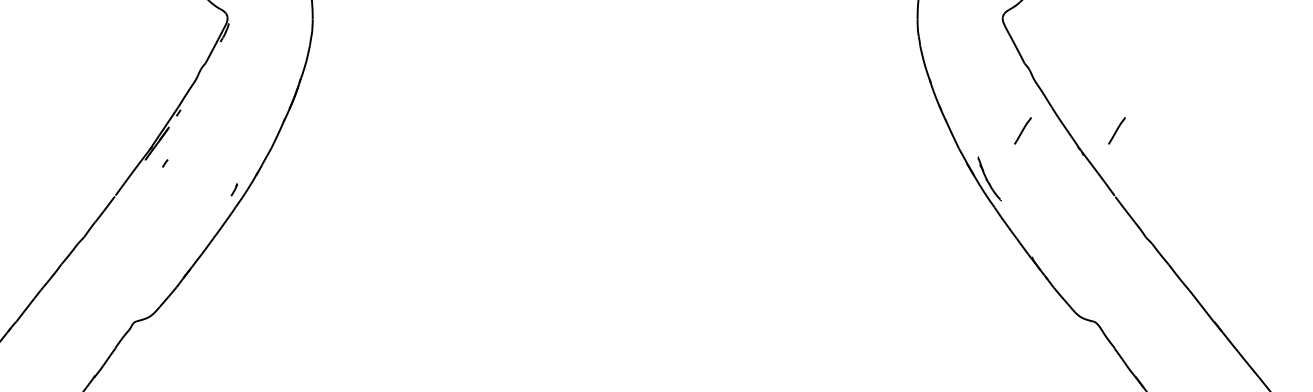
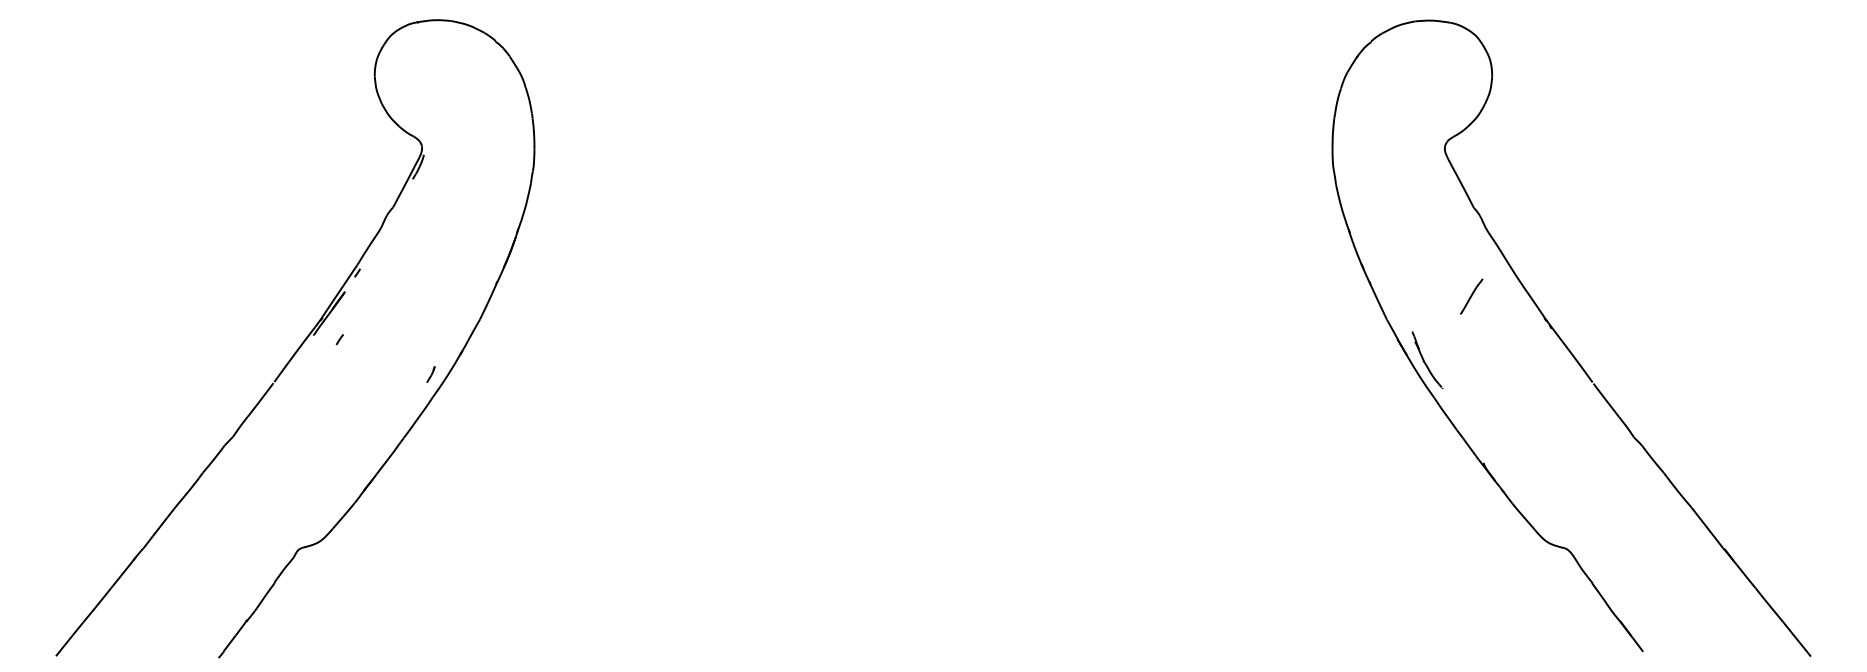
line: (1116, 130) -> (1595, 296), removed

